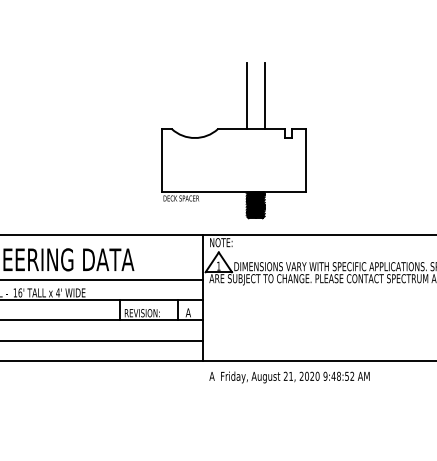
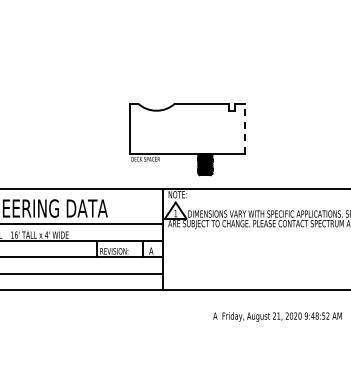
line: (247, 95) -> (198, 76), removed
line: (264, 95) -> (212, 76), removed
line: (305, 160) -> (245, 128), solid -> dashed
text: (289, 376) -> (277, 316), moved

